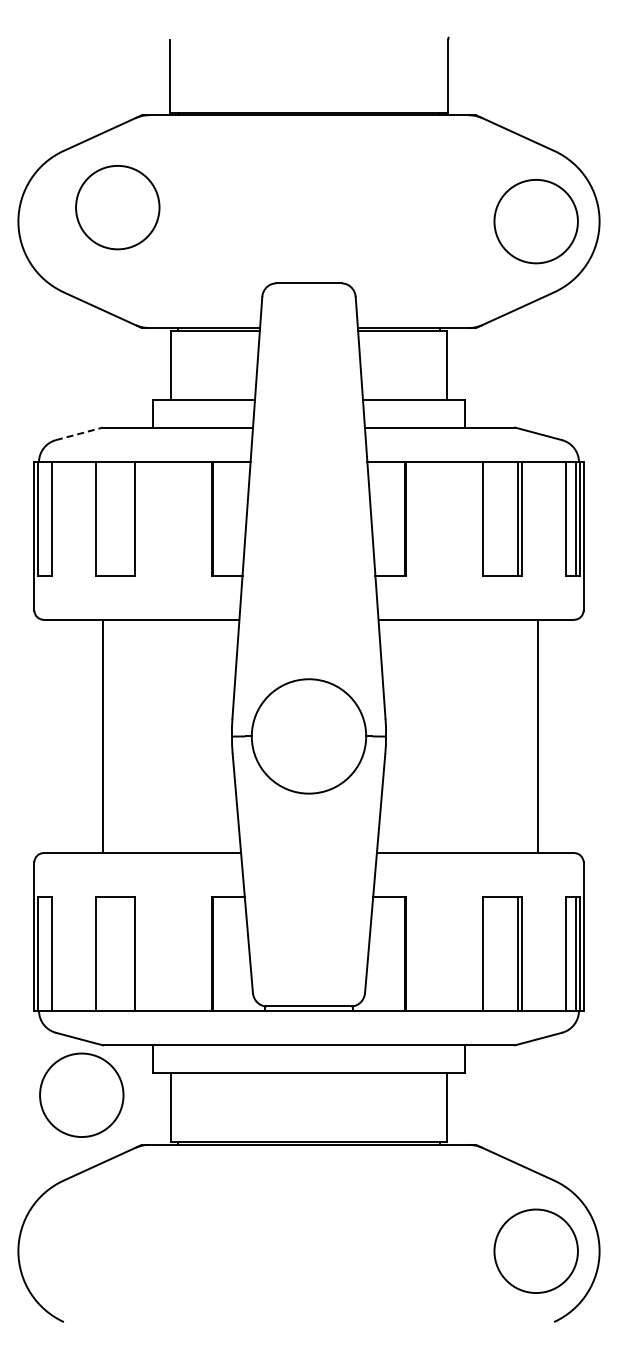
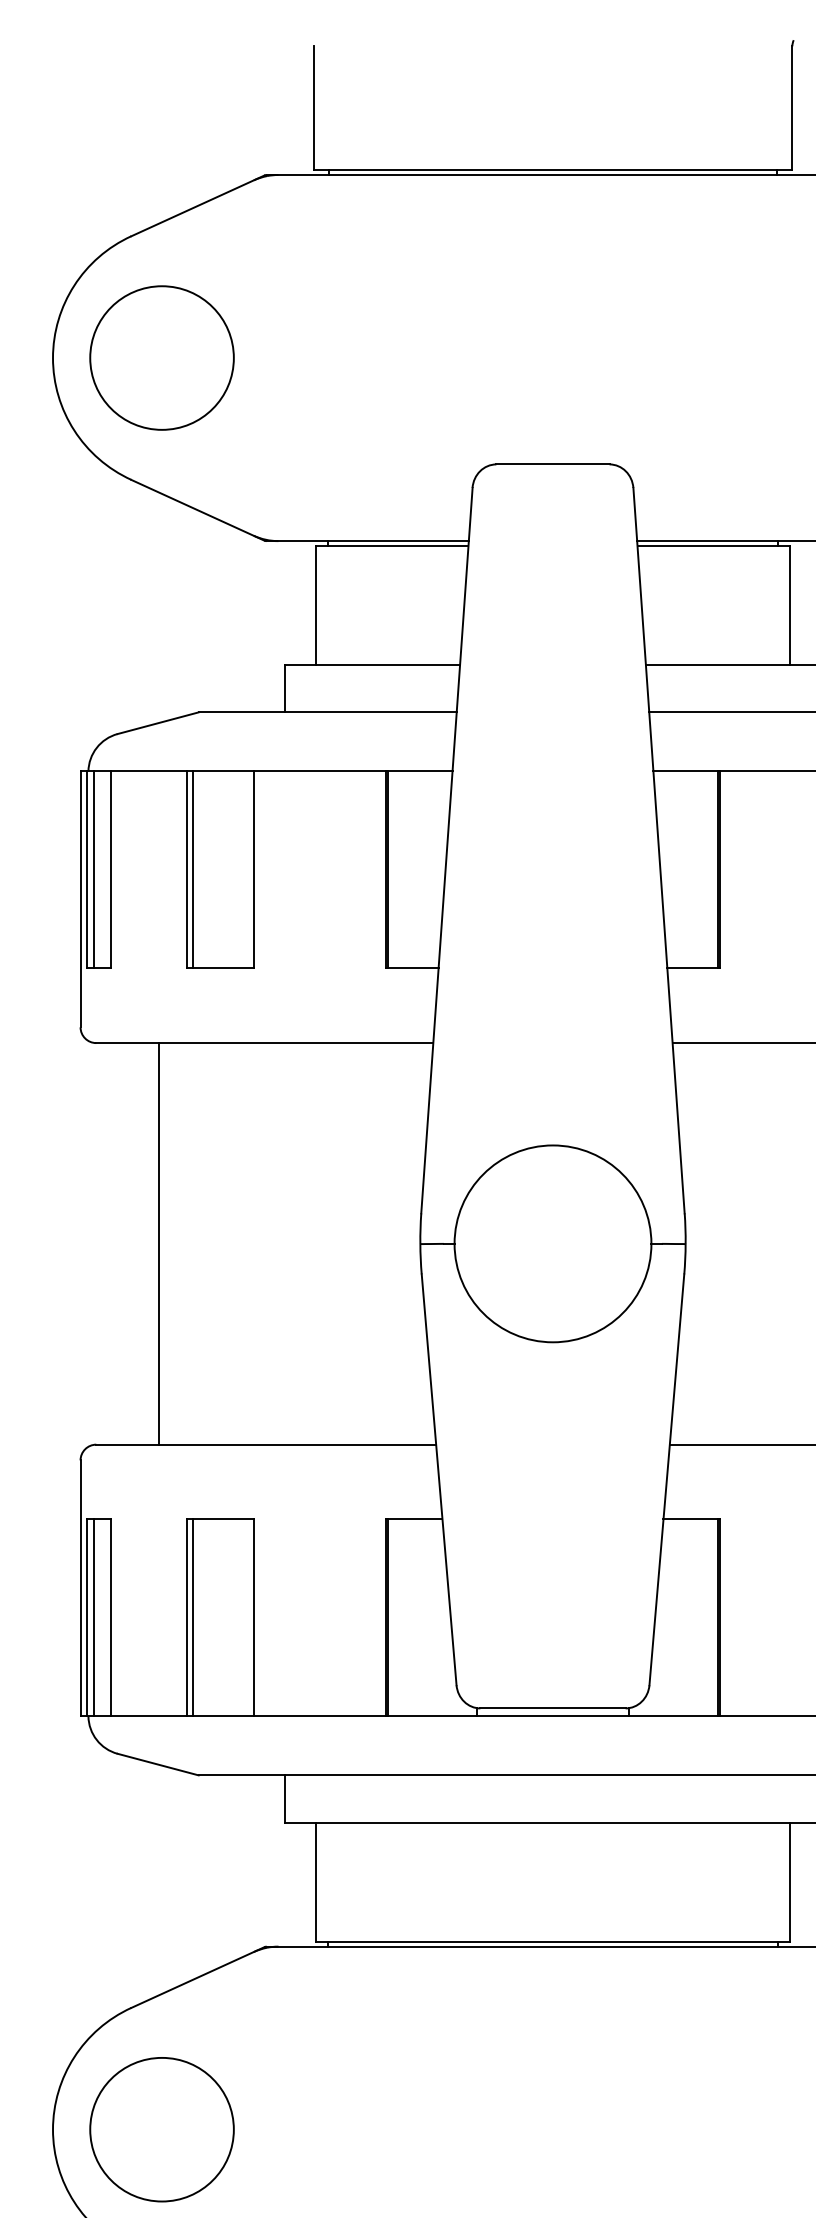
circle: (117, 207) -> (161, 357), moved
line: (80, 433) -> (159, 722), dashed -> solid
line: (42, 518) -> (94, 868), added
line: (99, 518) -> (192, 868), added
line: (103, 736) -> (159, 1243), moved
line: (42, 953) -> (94, 1617), added
line: (99, 953) -> (192, 1617), added
circle: (81, 1094) -> (161, 2128), moved

